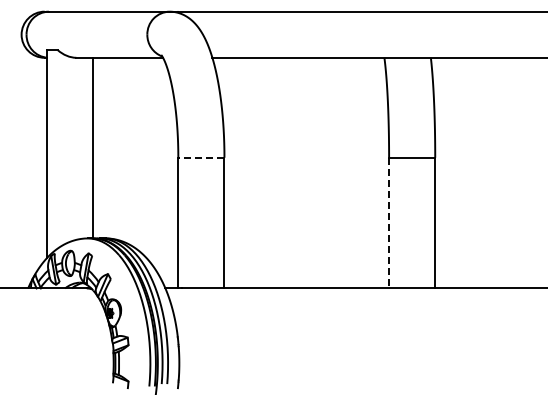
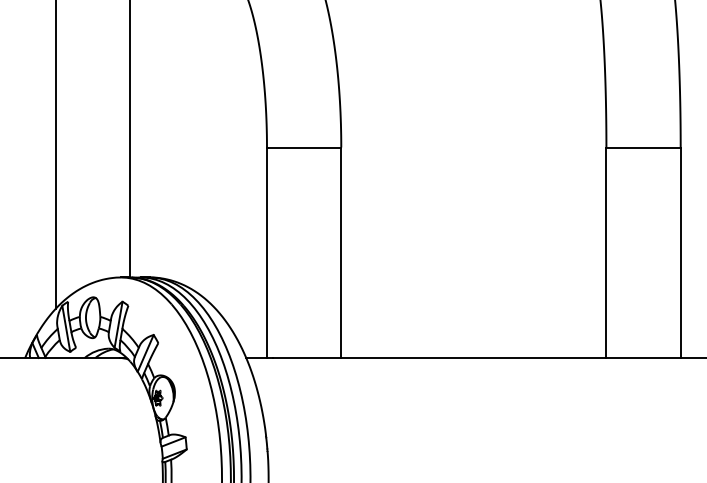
line: (201, 157) -> (304, 147), dashed -> solid
line: (389, 223) -> (607, 253), dashed -> solid

